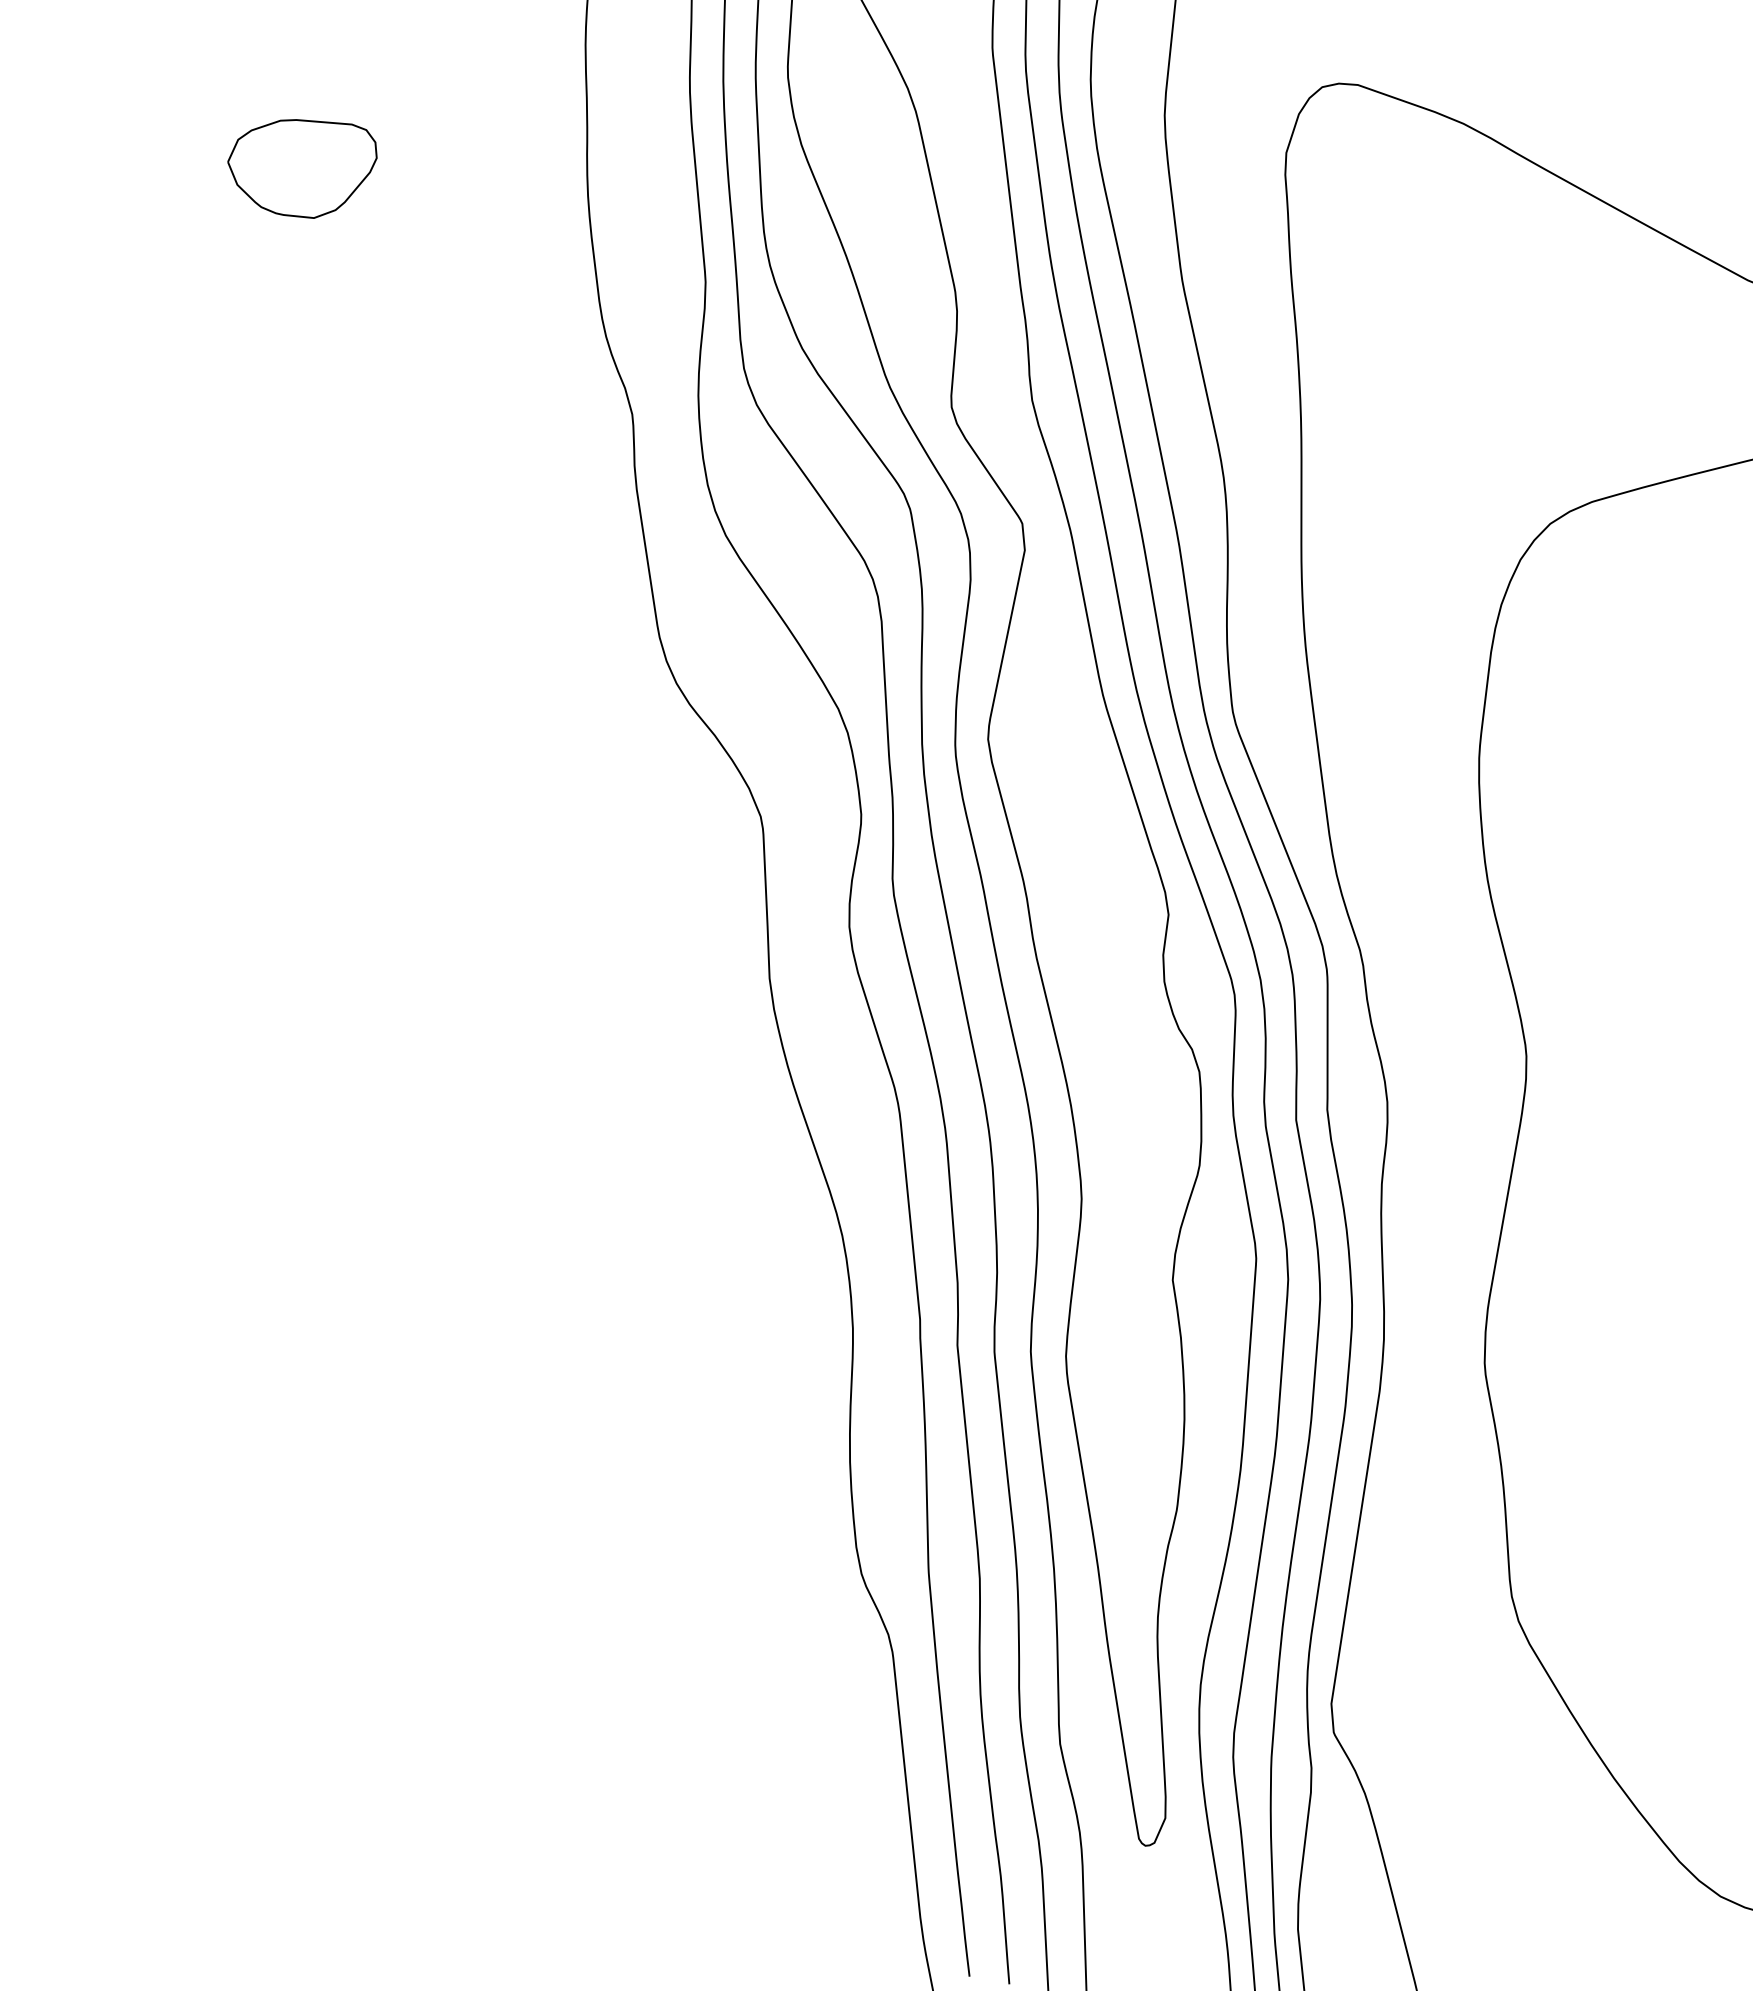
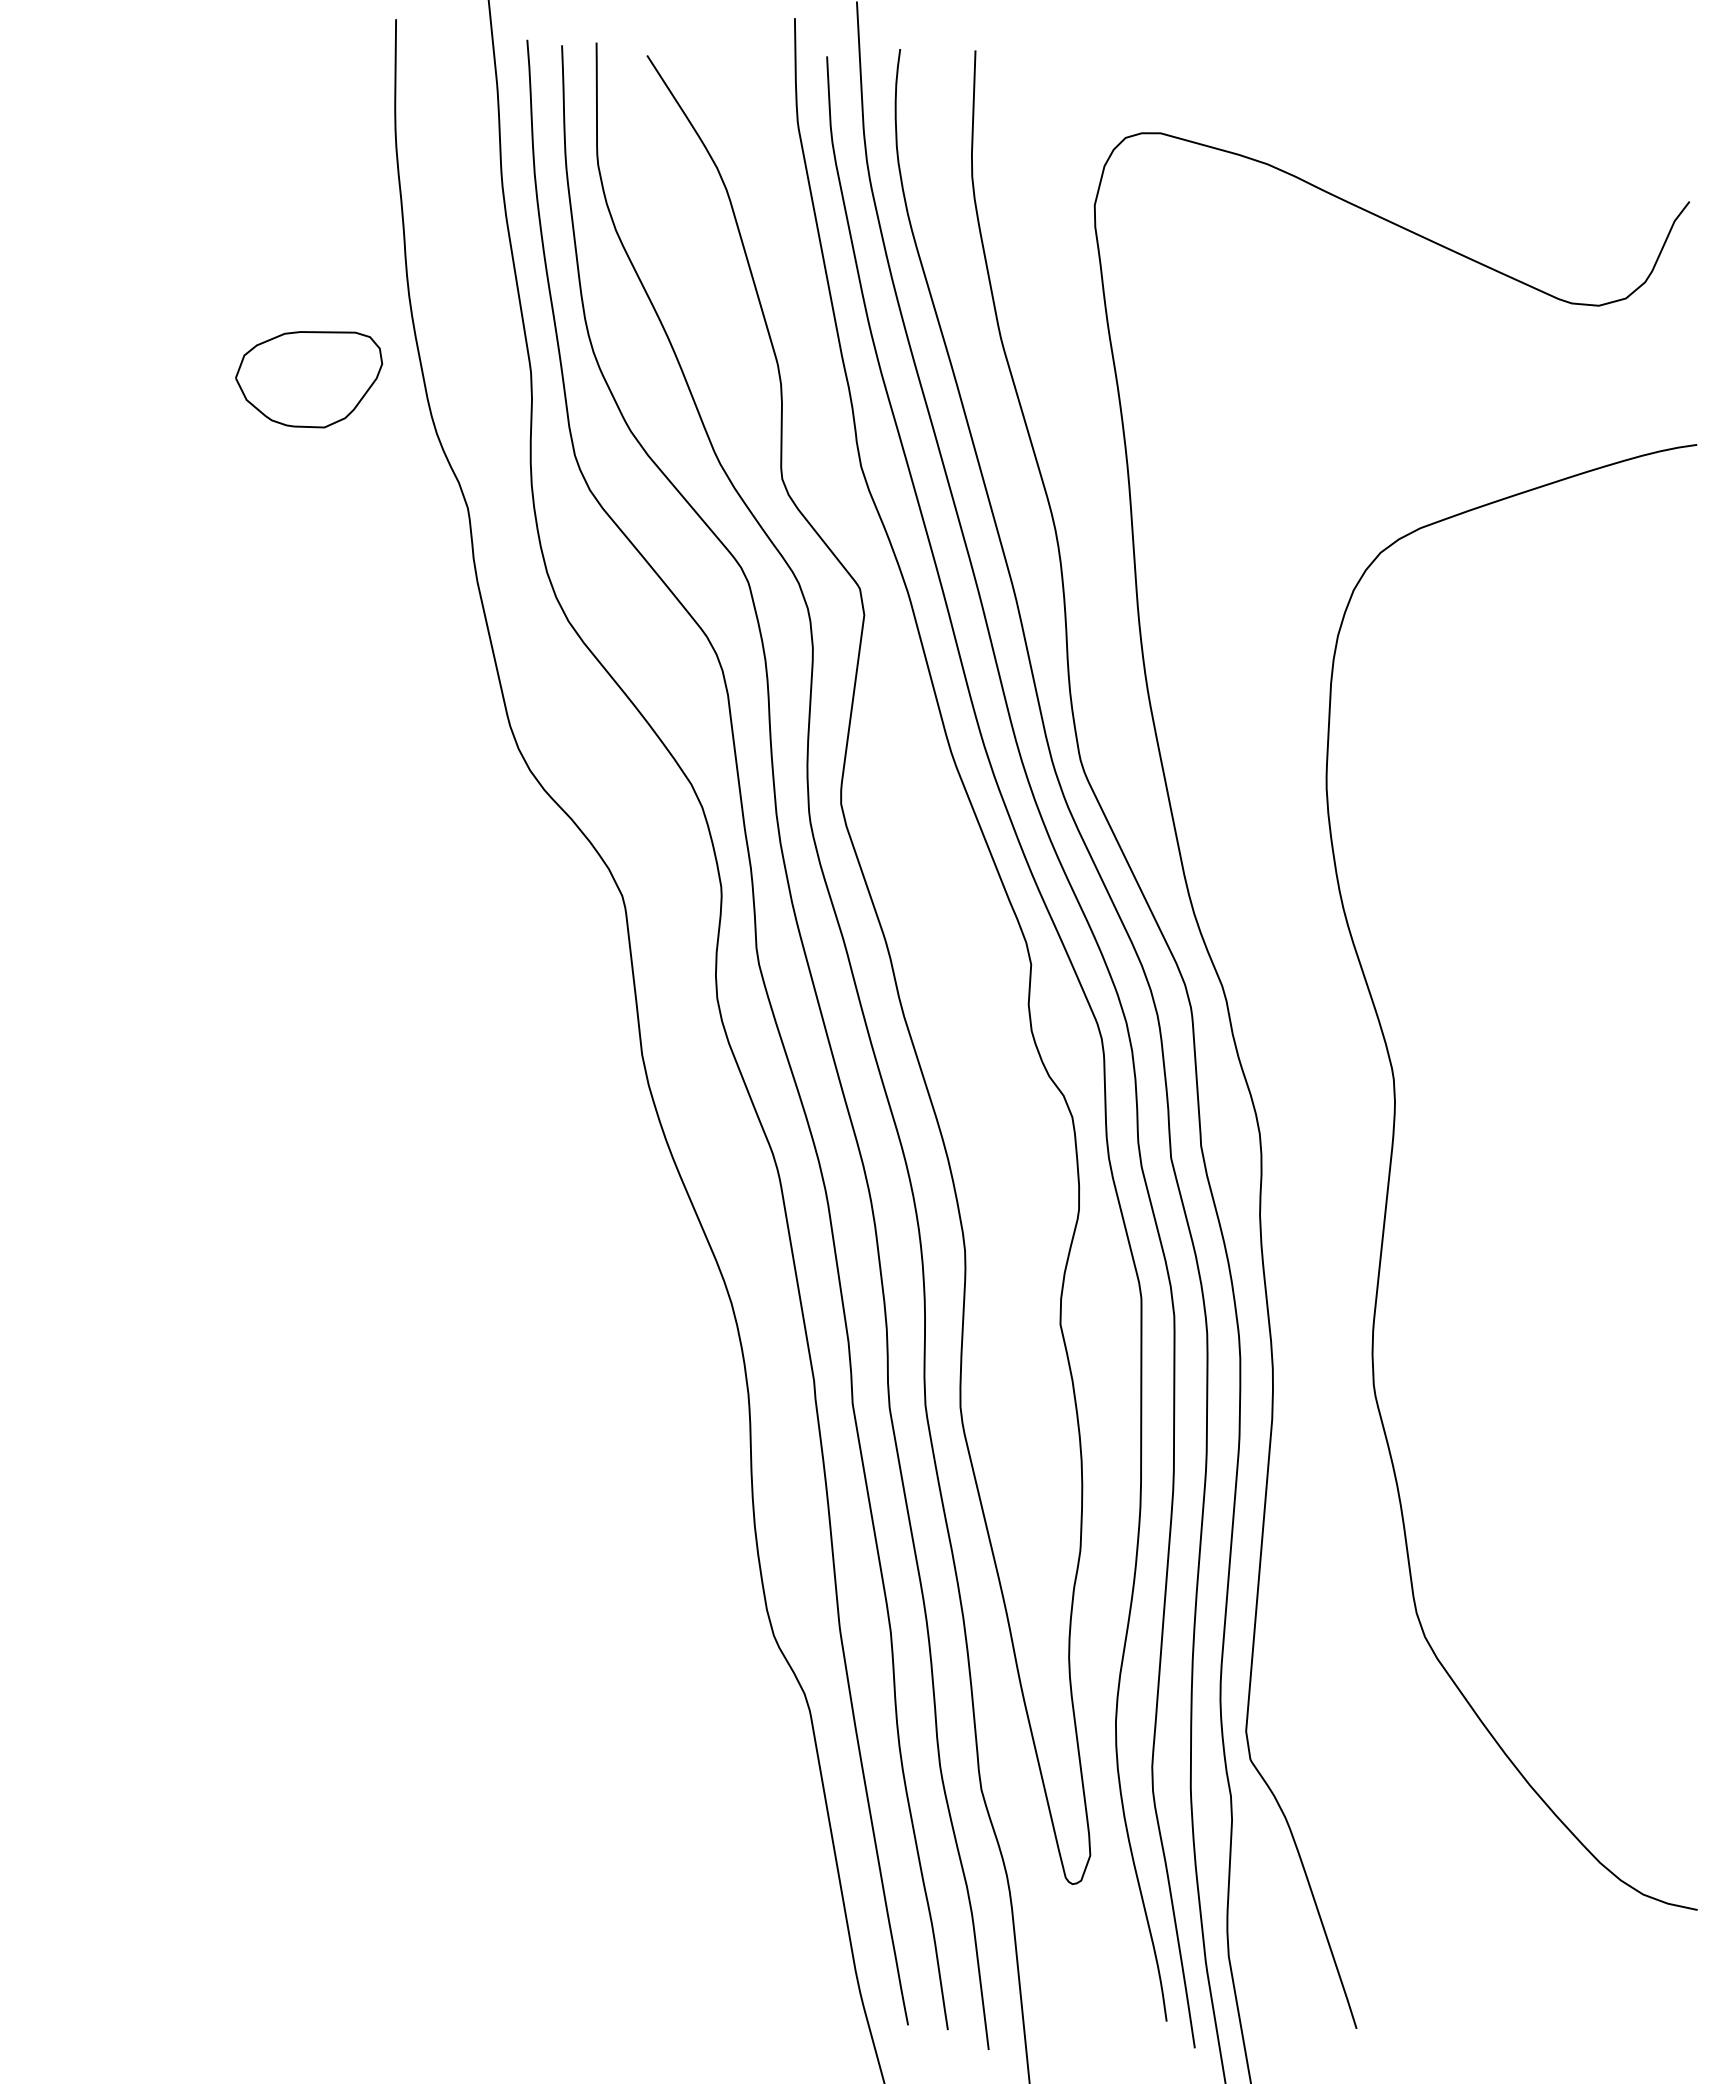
part: (302, 168) -> (309, 379), moved

